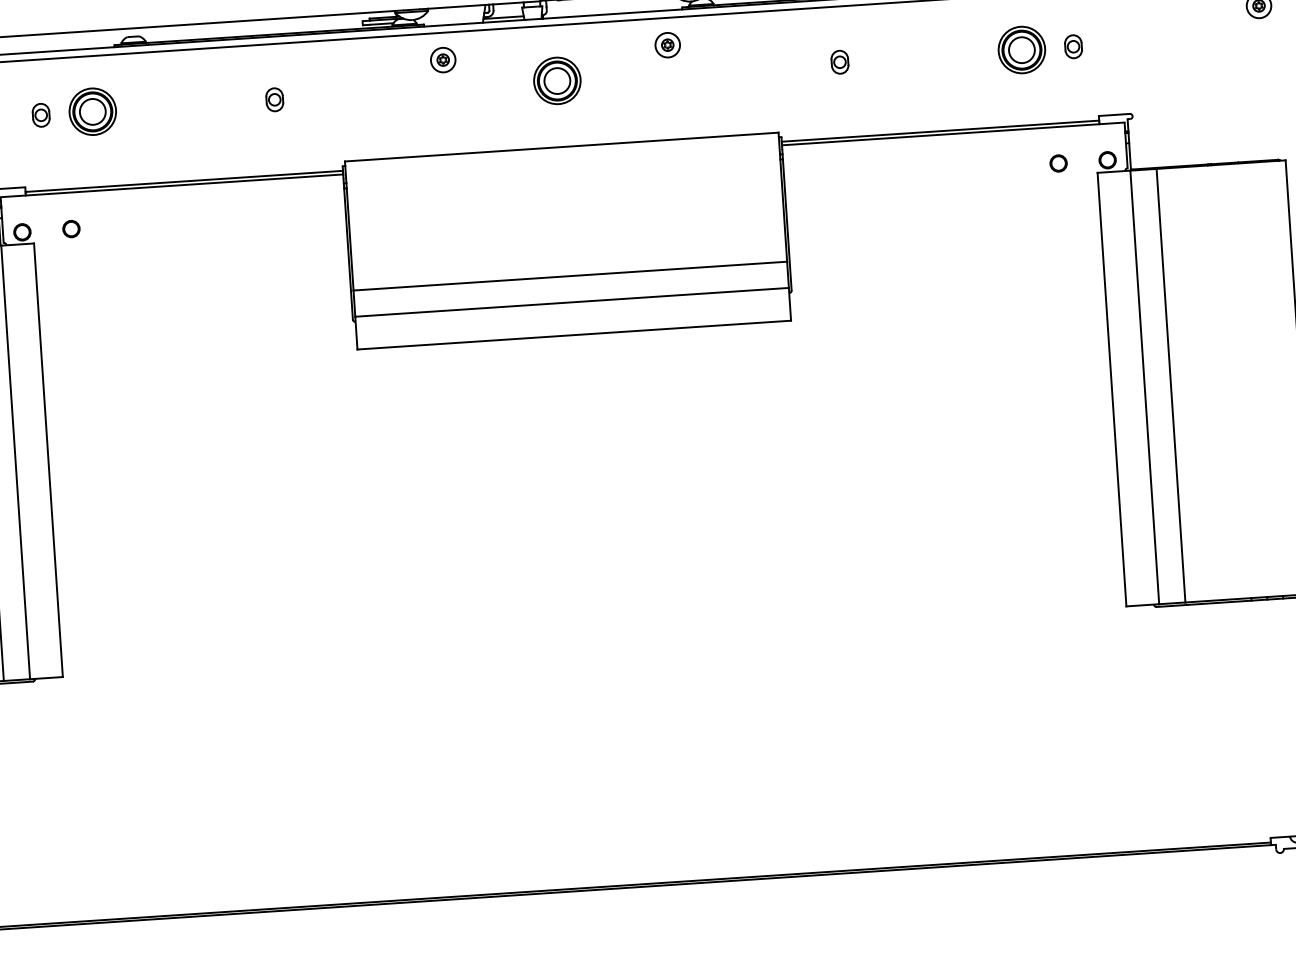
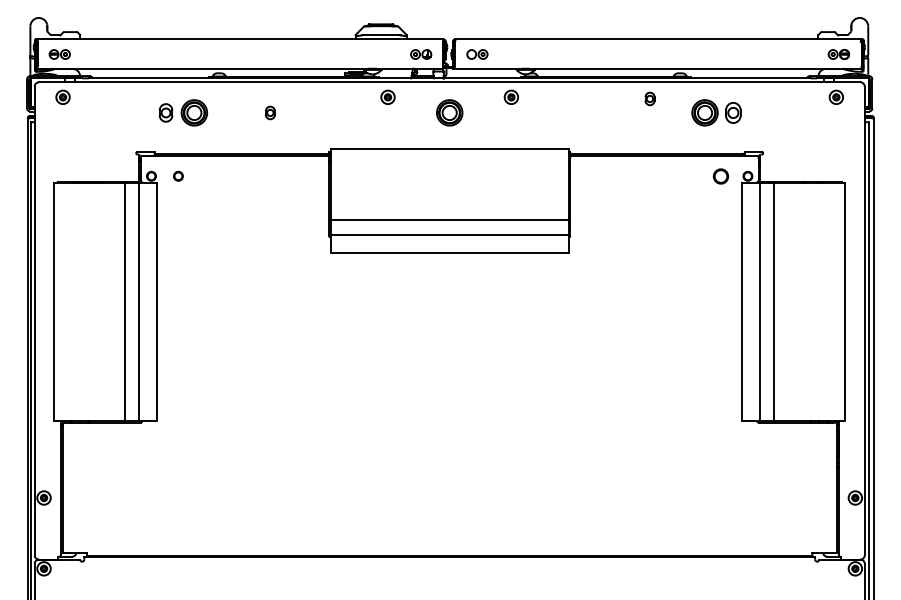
part: (1073, 45) -> (733, 112), size x1.6
part: (838, 61) -> (649, 98), moved
part: (274, 98) -> (270, 112), moved
part: (40, 114) -> (165, 112), size x1.4
part: (1057, 162) -> (720, 175), size x1.6

